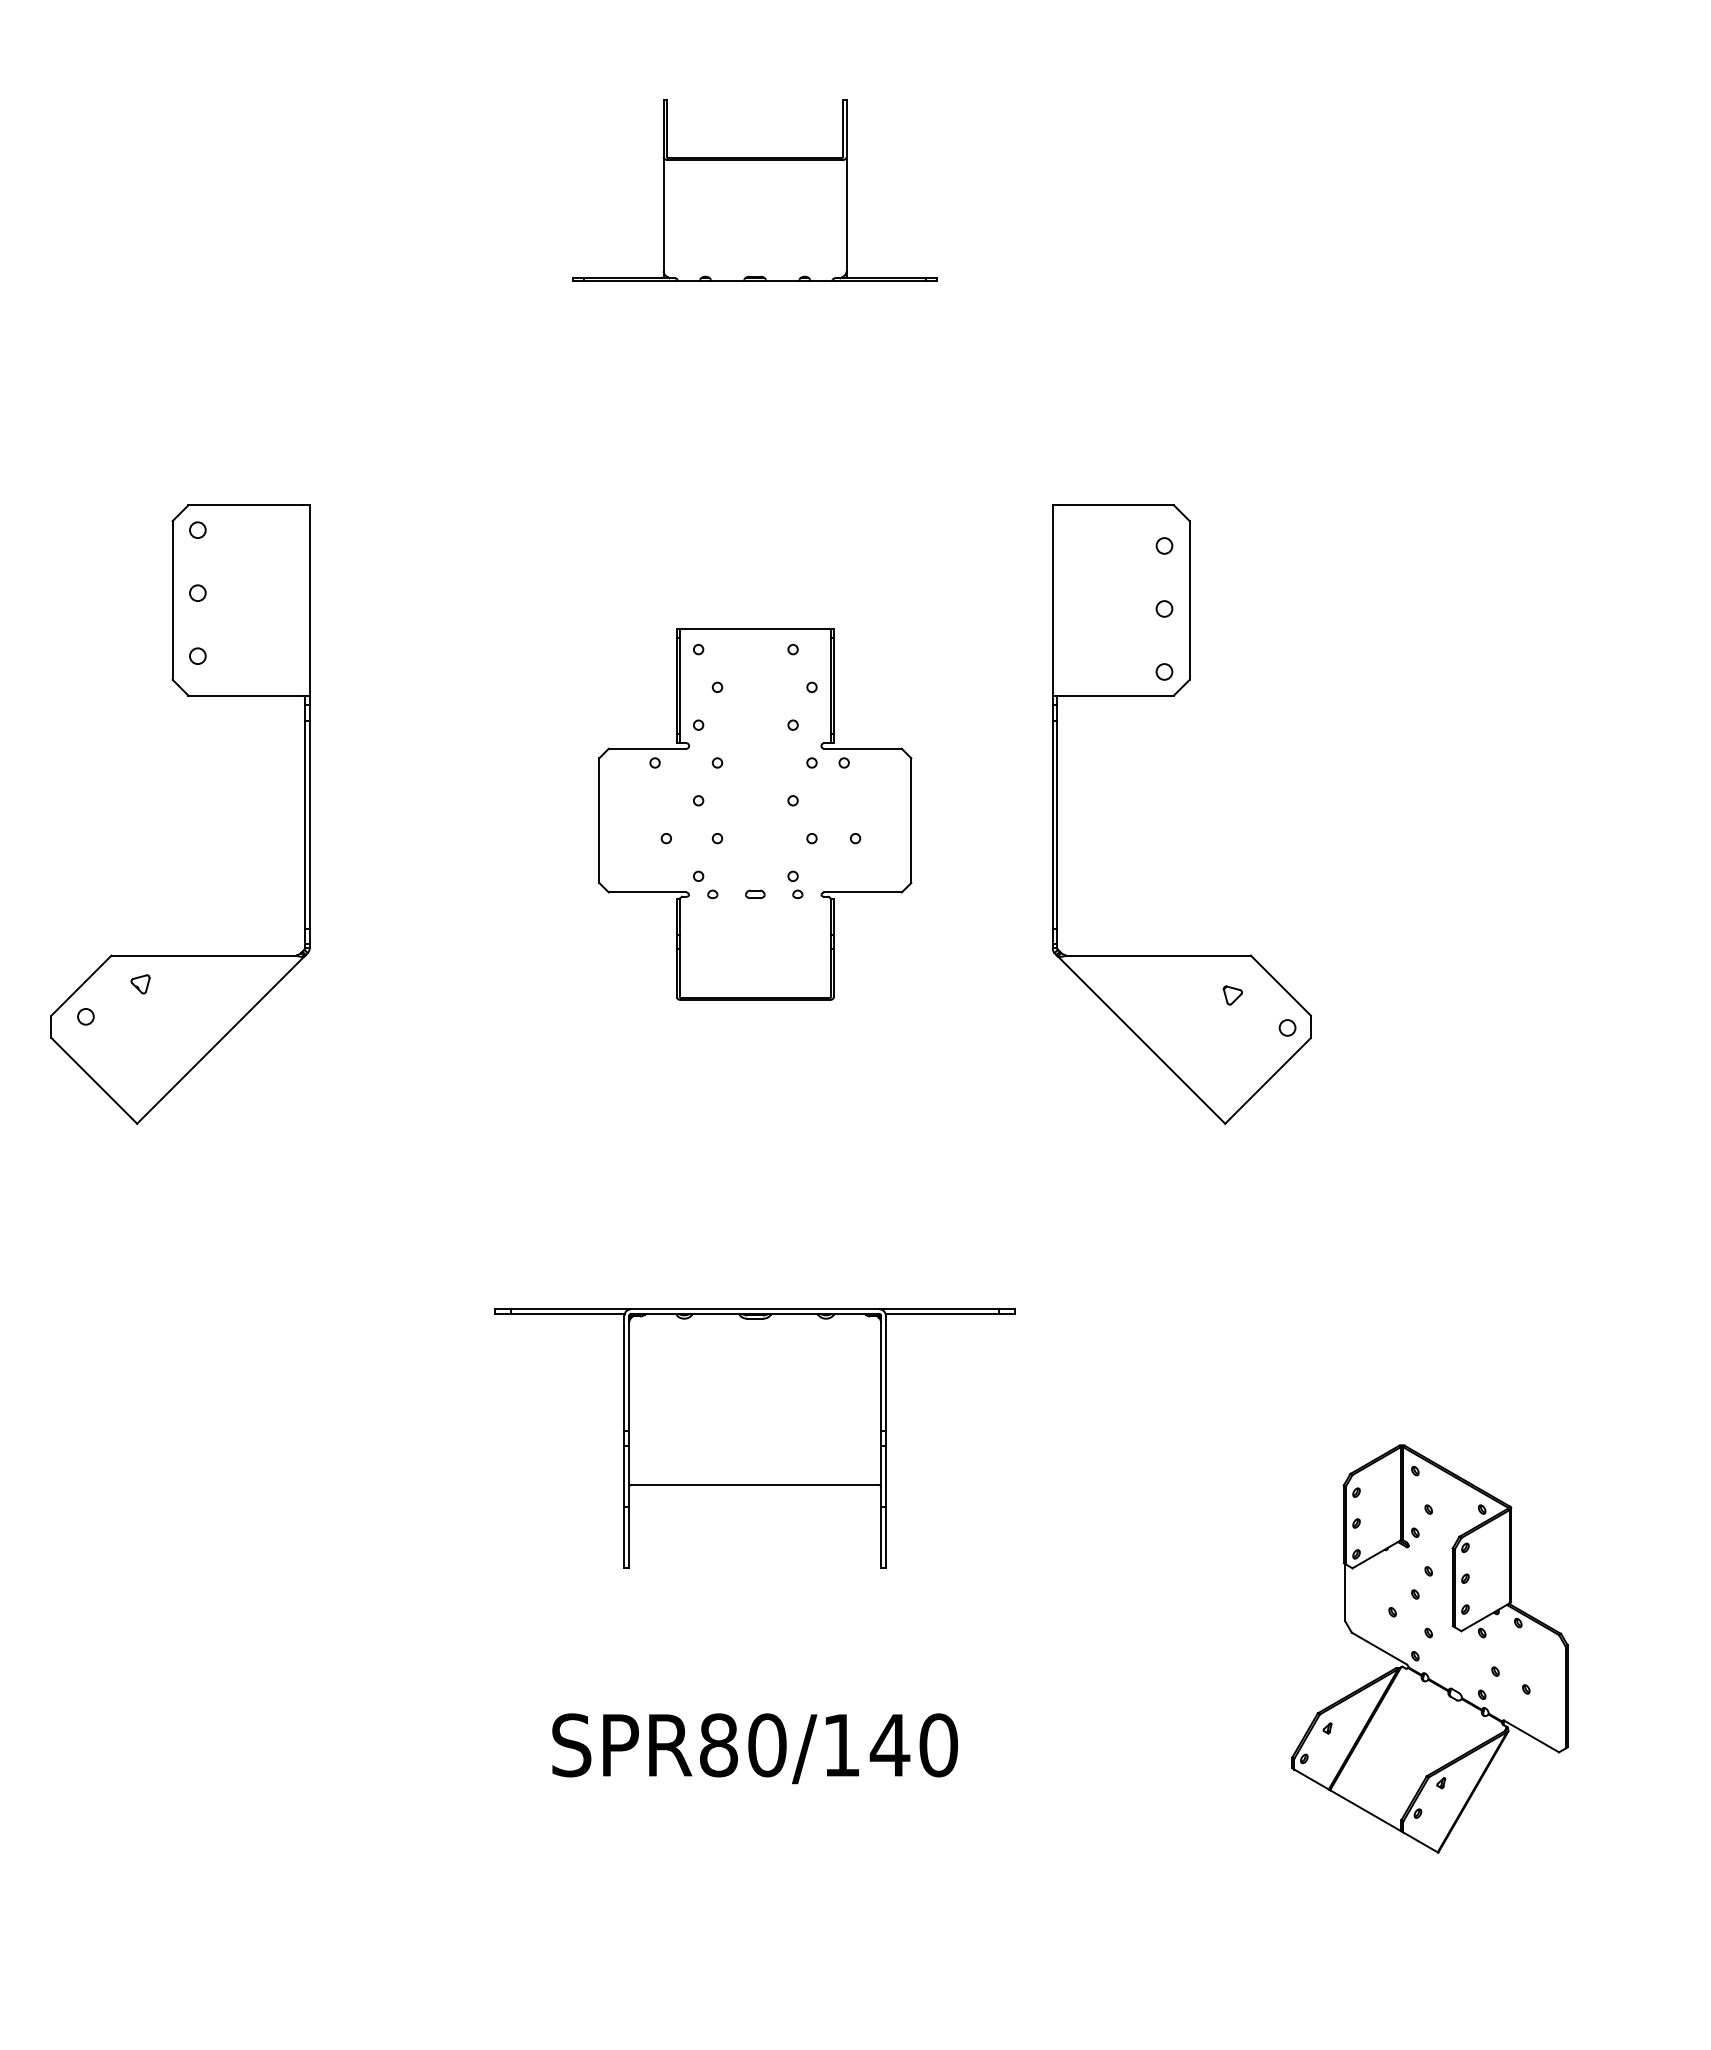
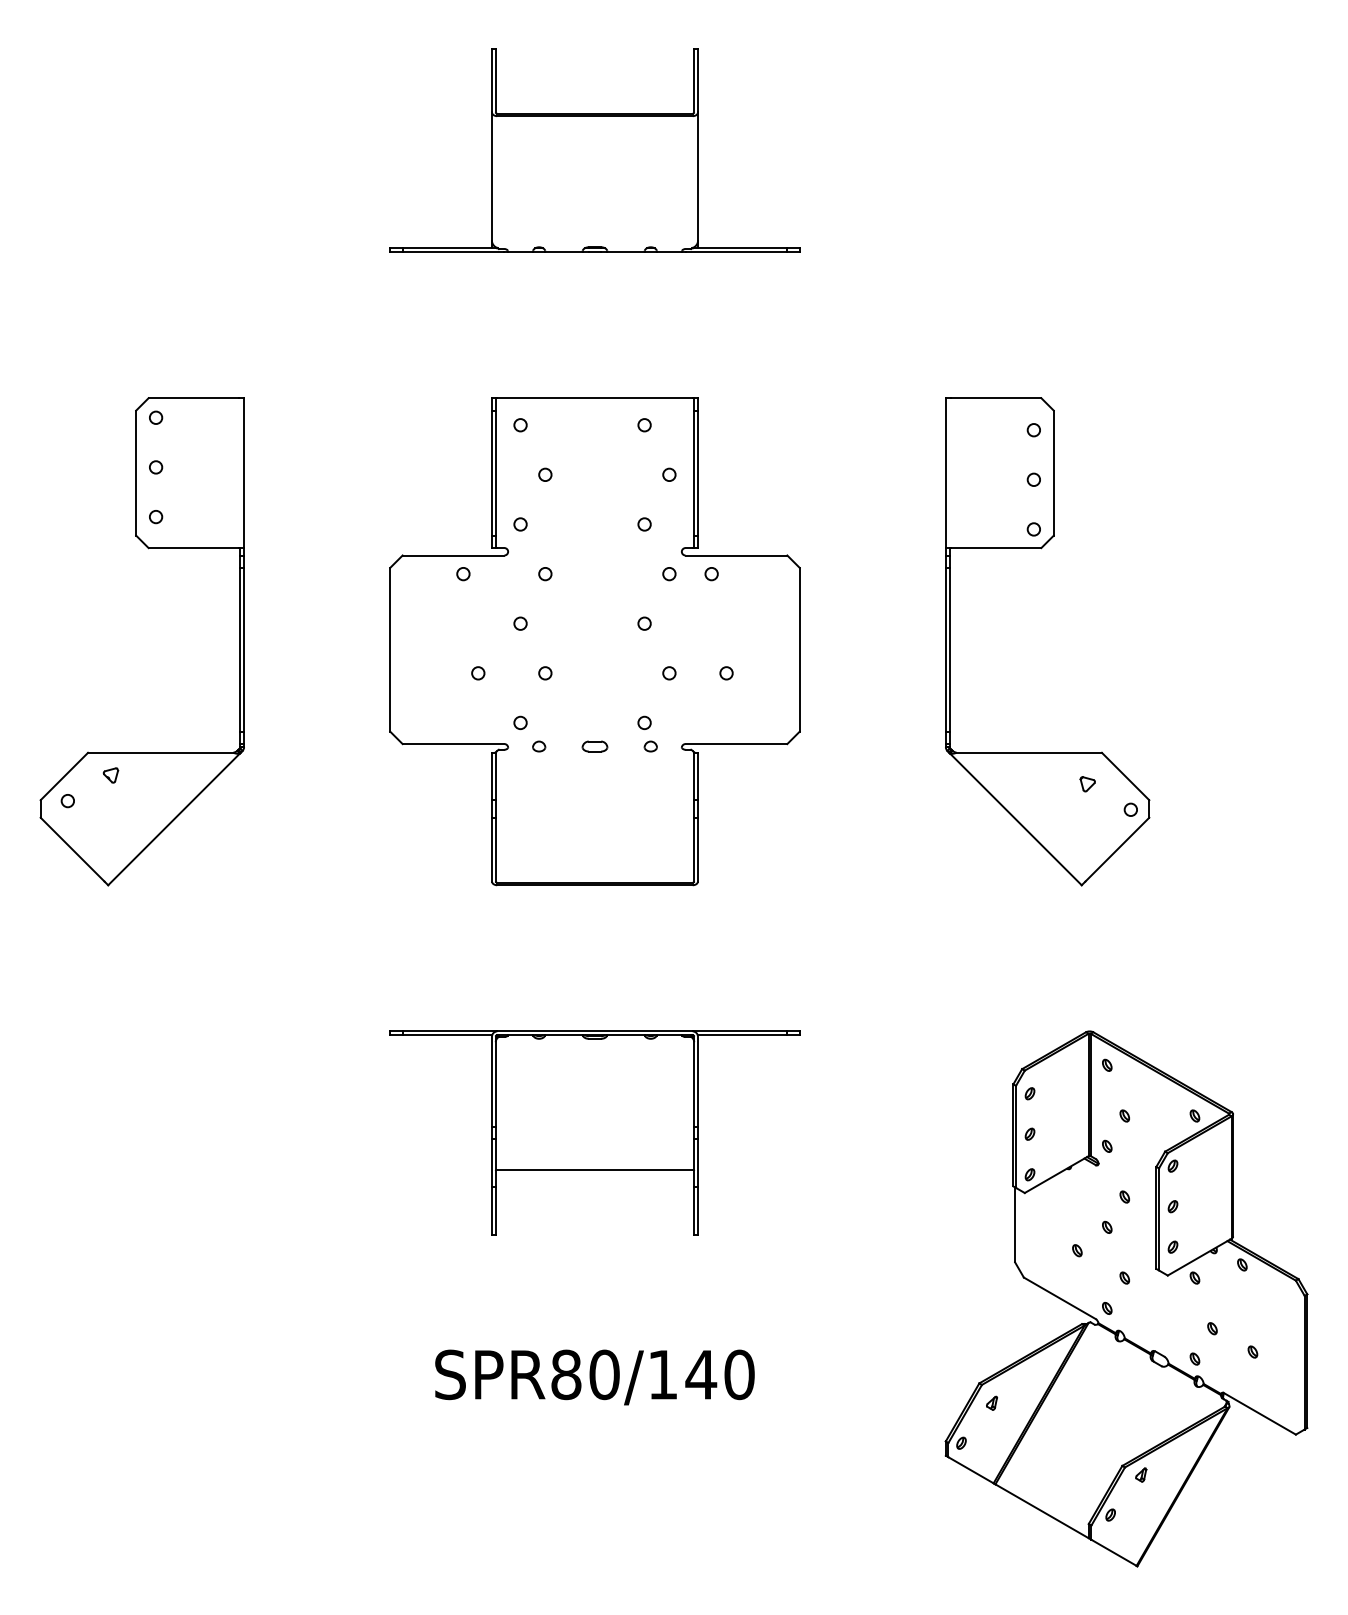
part: (754, 190) -> (594, 150), size x1.43
part: (1174, 696) -> (1041, 548), moved
part: (755, 814) -> (595, 641), size x1.67
part: (1429, 1648) -> (1126, 1298), size x1.67

